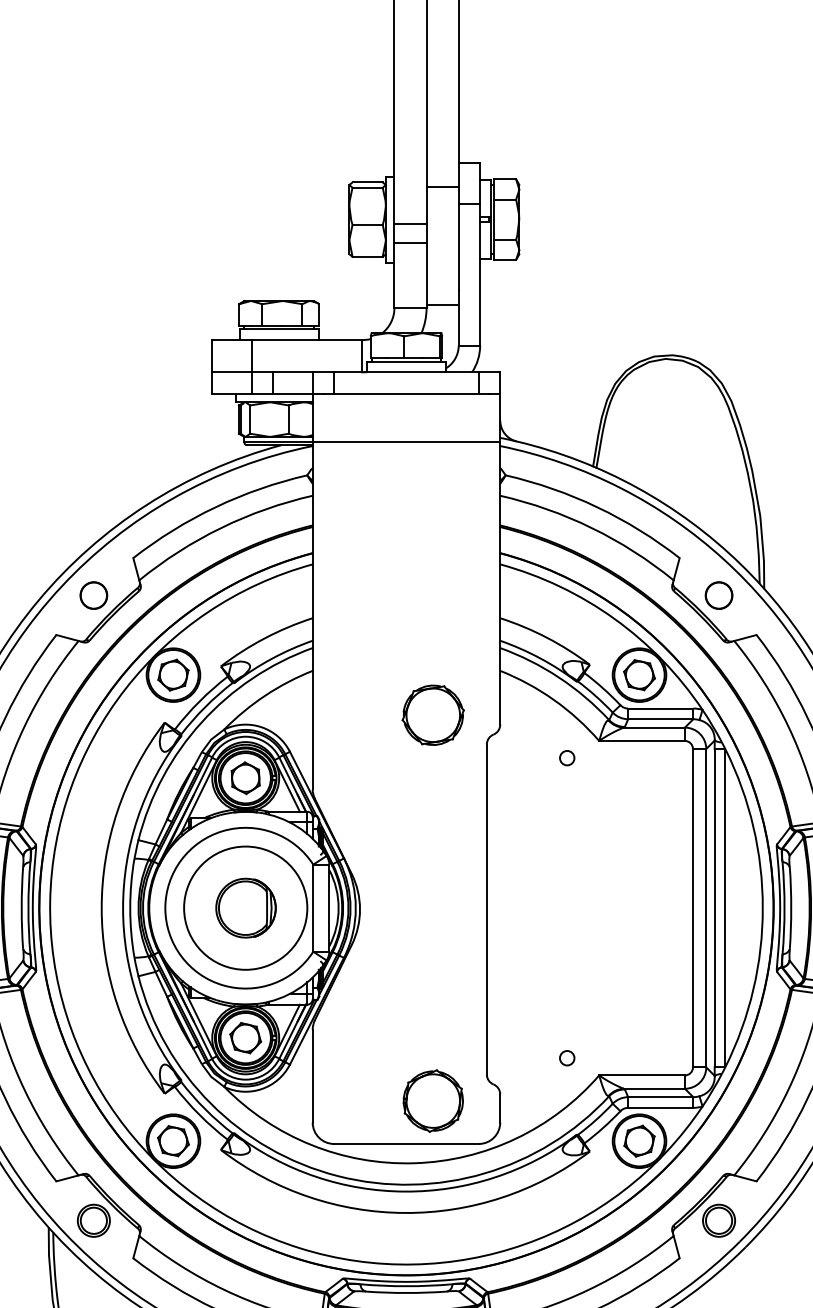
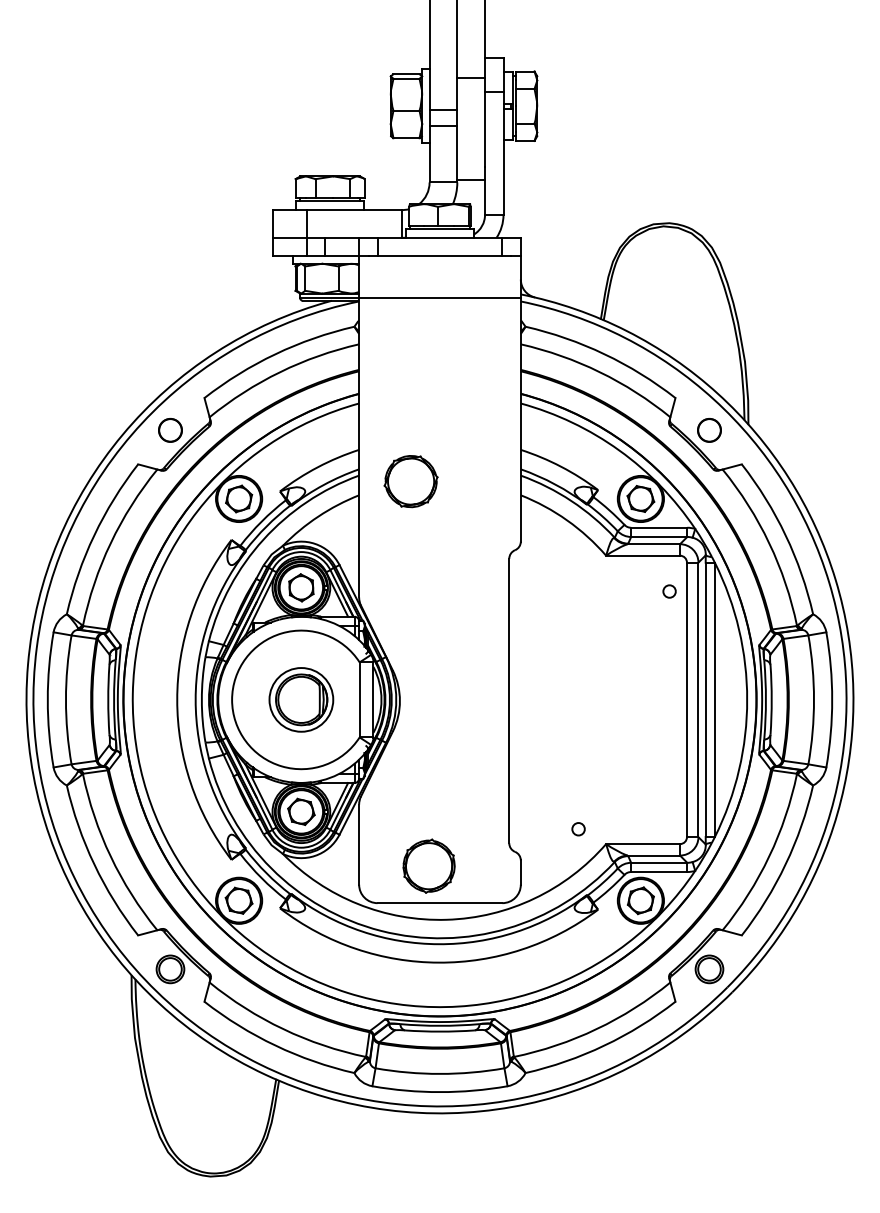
part: (432, 715) -> (410, 481), moved
circle: (567, 758) -> (669, 591), moved
circle: (245, 907) -> (301, 699), size x0.6
part: (432, 1100) -> (428, 865), moved

